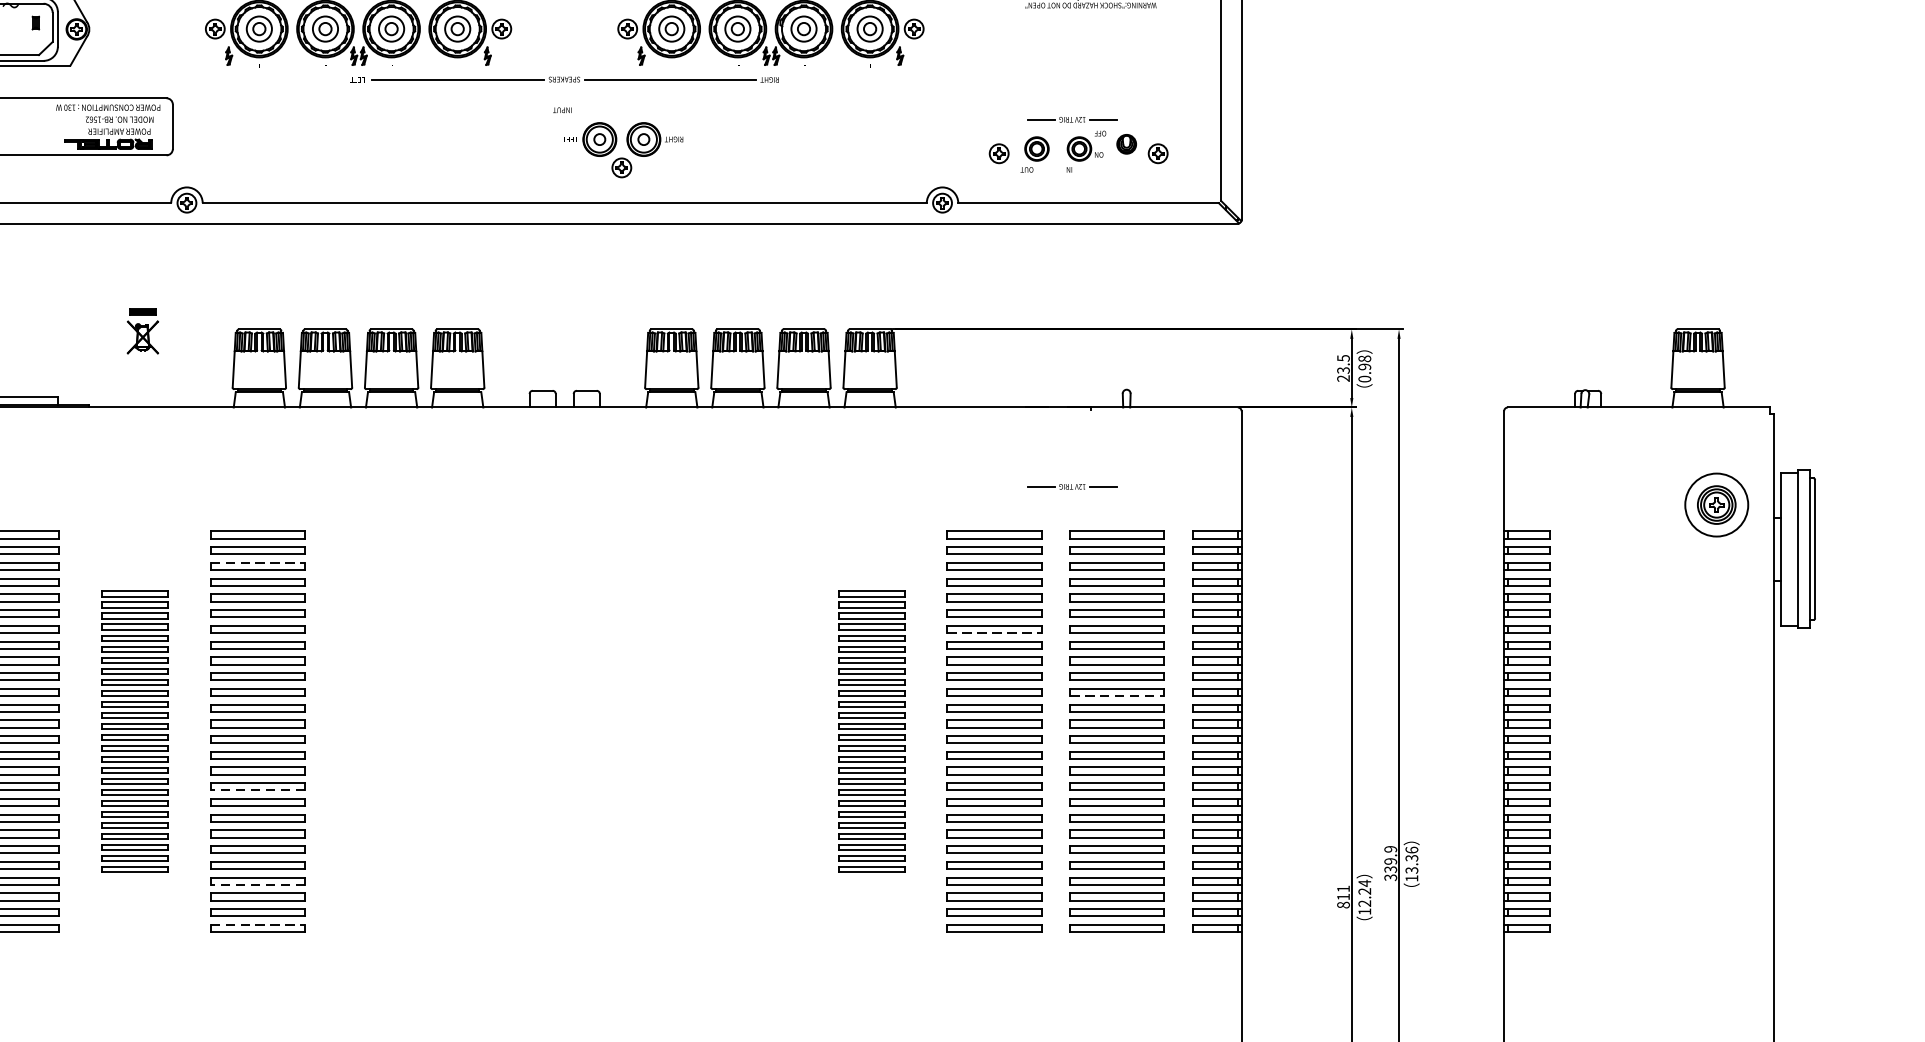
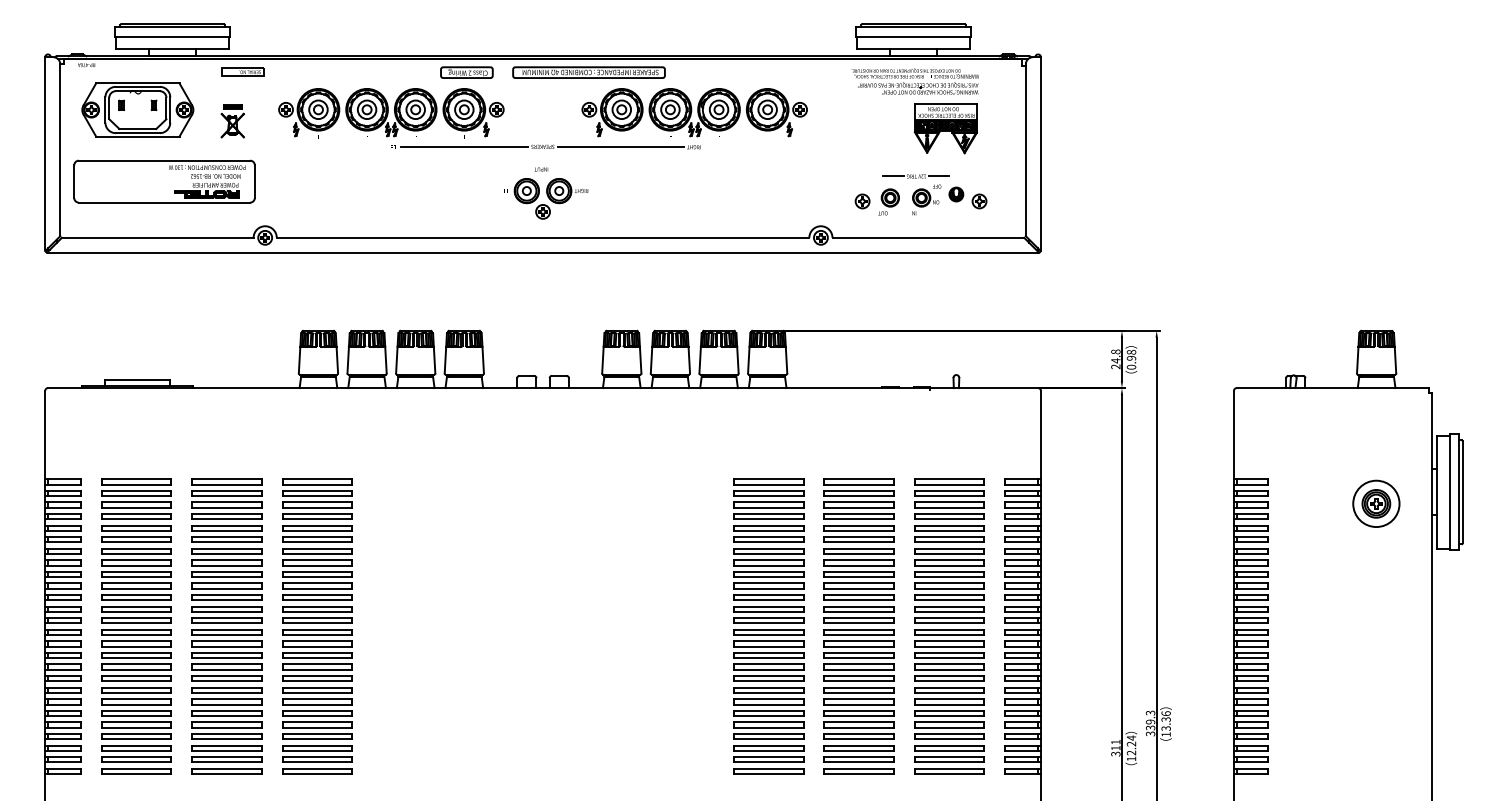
part: (1111, 54) -> (945, 128), added
part: (626, 149) -> (546, 198), moved
part: (142, 331) -> (232, 121), moved
text: (1343, 364) -> (1115, 356), 23.5 -> 24.8
part: (1071, 486) -> (915, 446), removed
part: (1716, 504) -> (1376, 503), moved
line: (258, 563) -> (317, 502), dashed -> solid
line: (994, 633) -> (859, 554), dashed -> solid
line: (1117, 696) -> (949, 600), dashed -> solid
part: (134, 731) -> (226, 626), size x1.43
part: (871, 731) -> (768, 626), size x1.43
line: (258, 790) -> (317, 669), dashed -> solid
text: (1390, 848) -> (1150, 712), 339.9 -> 339.3
line: (258, 885) -> (317, 739), dashed -> solid
text: (1343, 904) -> (1115, 753), 811 -> 311
line: (258, 924) -> (317, 768), dashed -> solid

